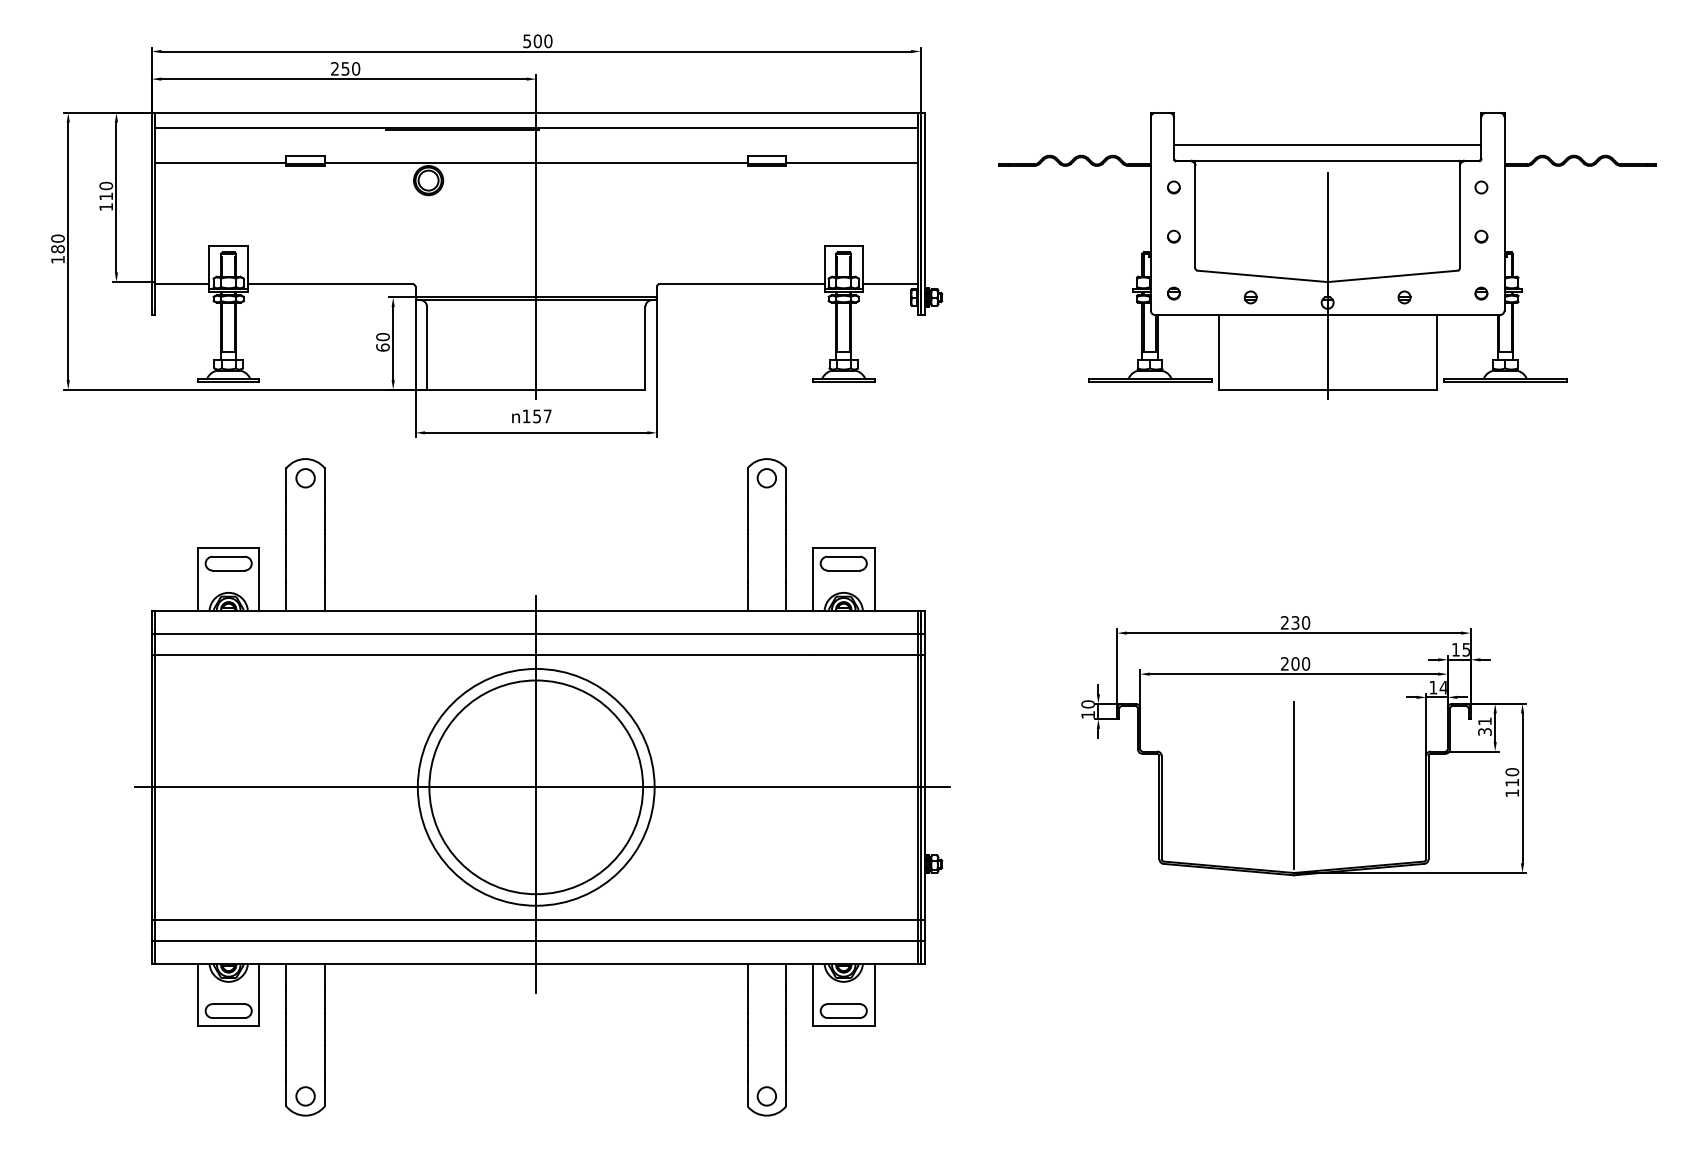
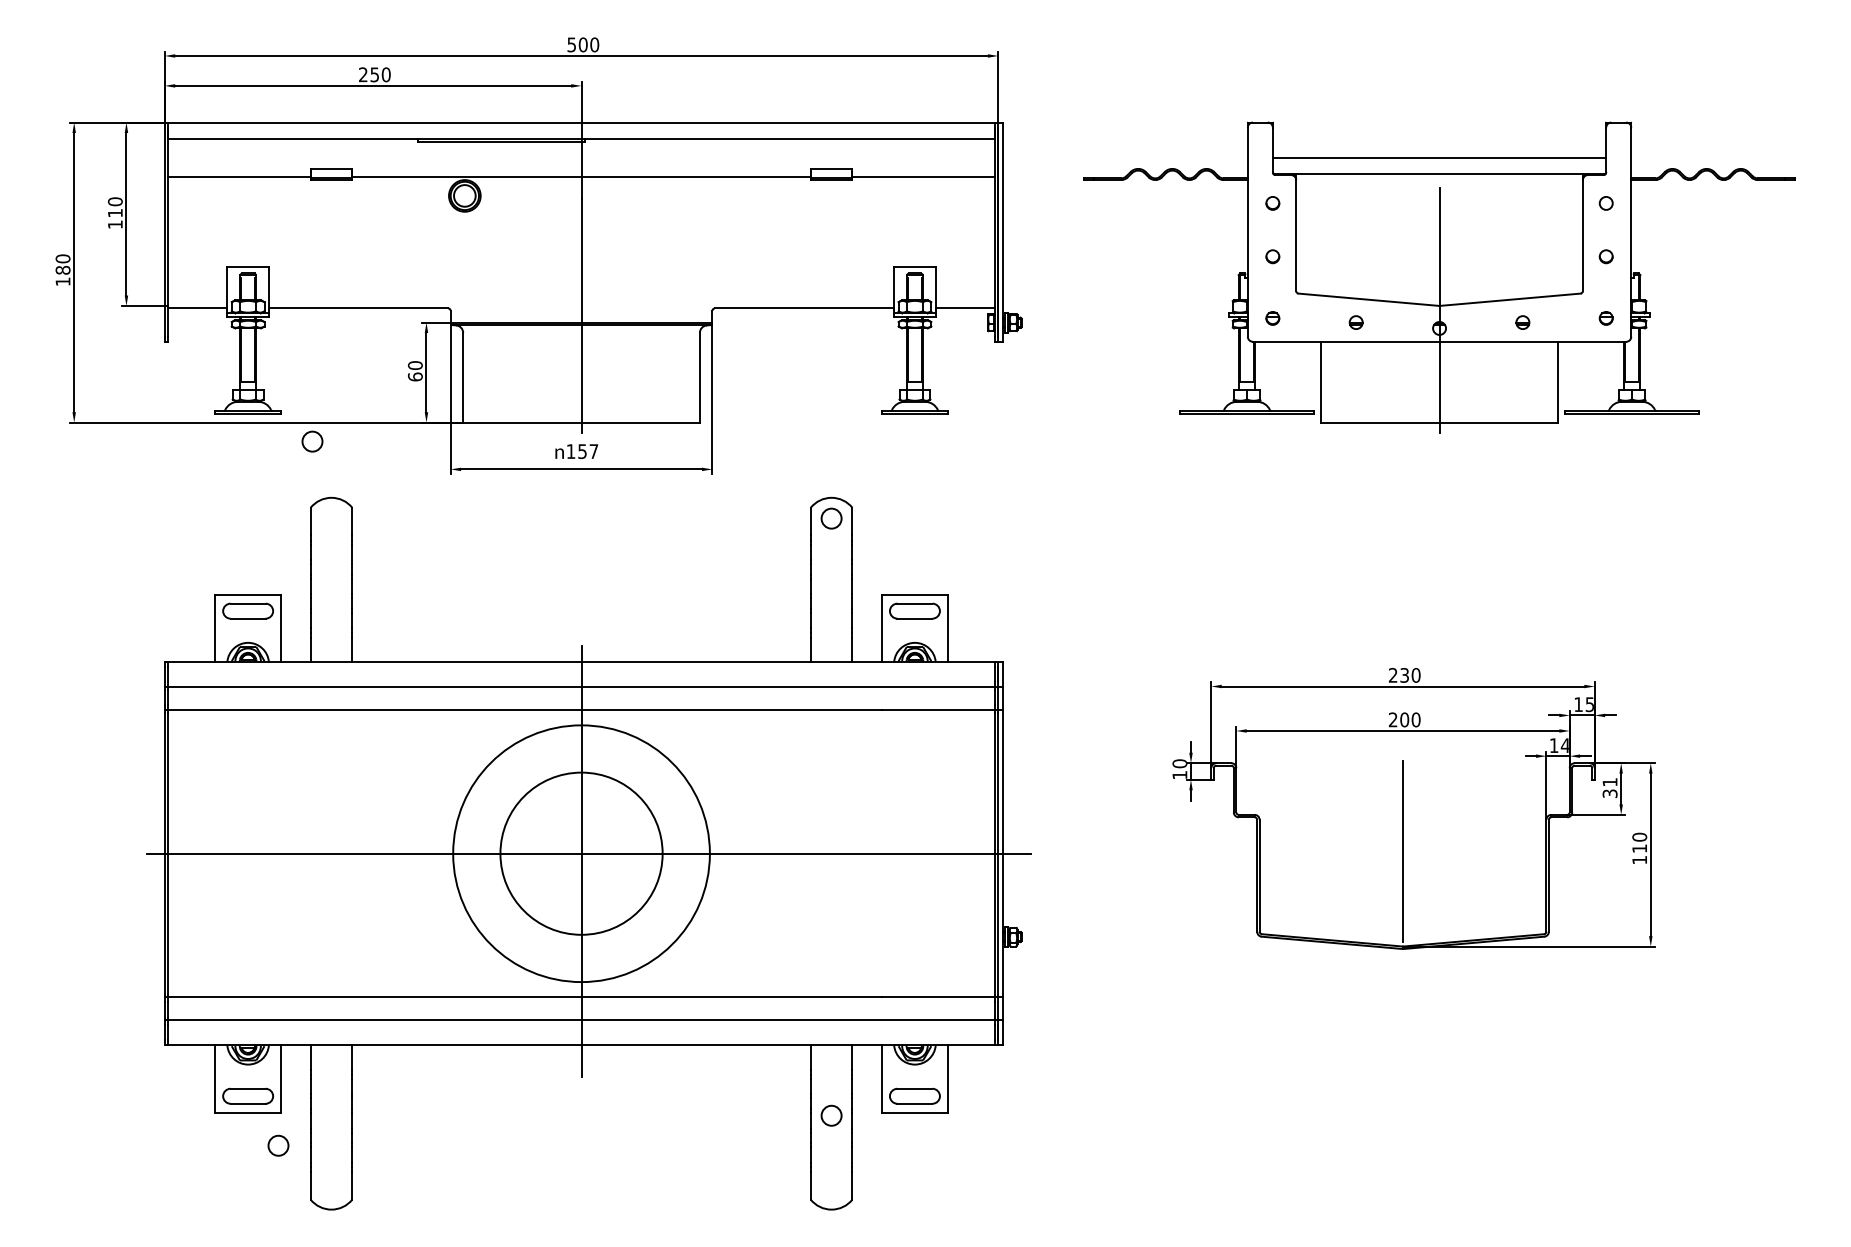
circle: (305, 478) -> (312, 441), moved
circle: (536, 787) -> (581, 853), size x0.7
circle: (305, 1096) -> (278, 1145), moved
circle: (766, 1096) -> (831, 1115), moved

